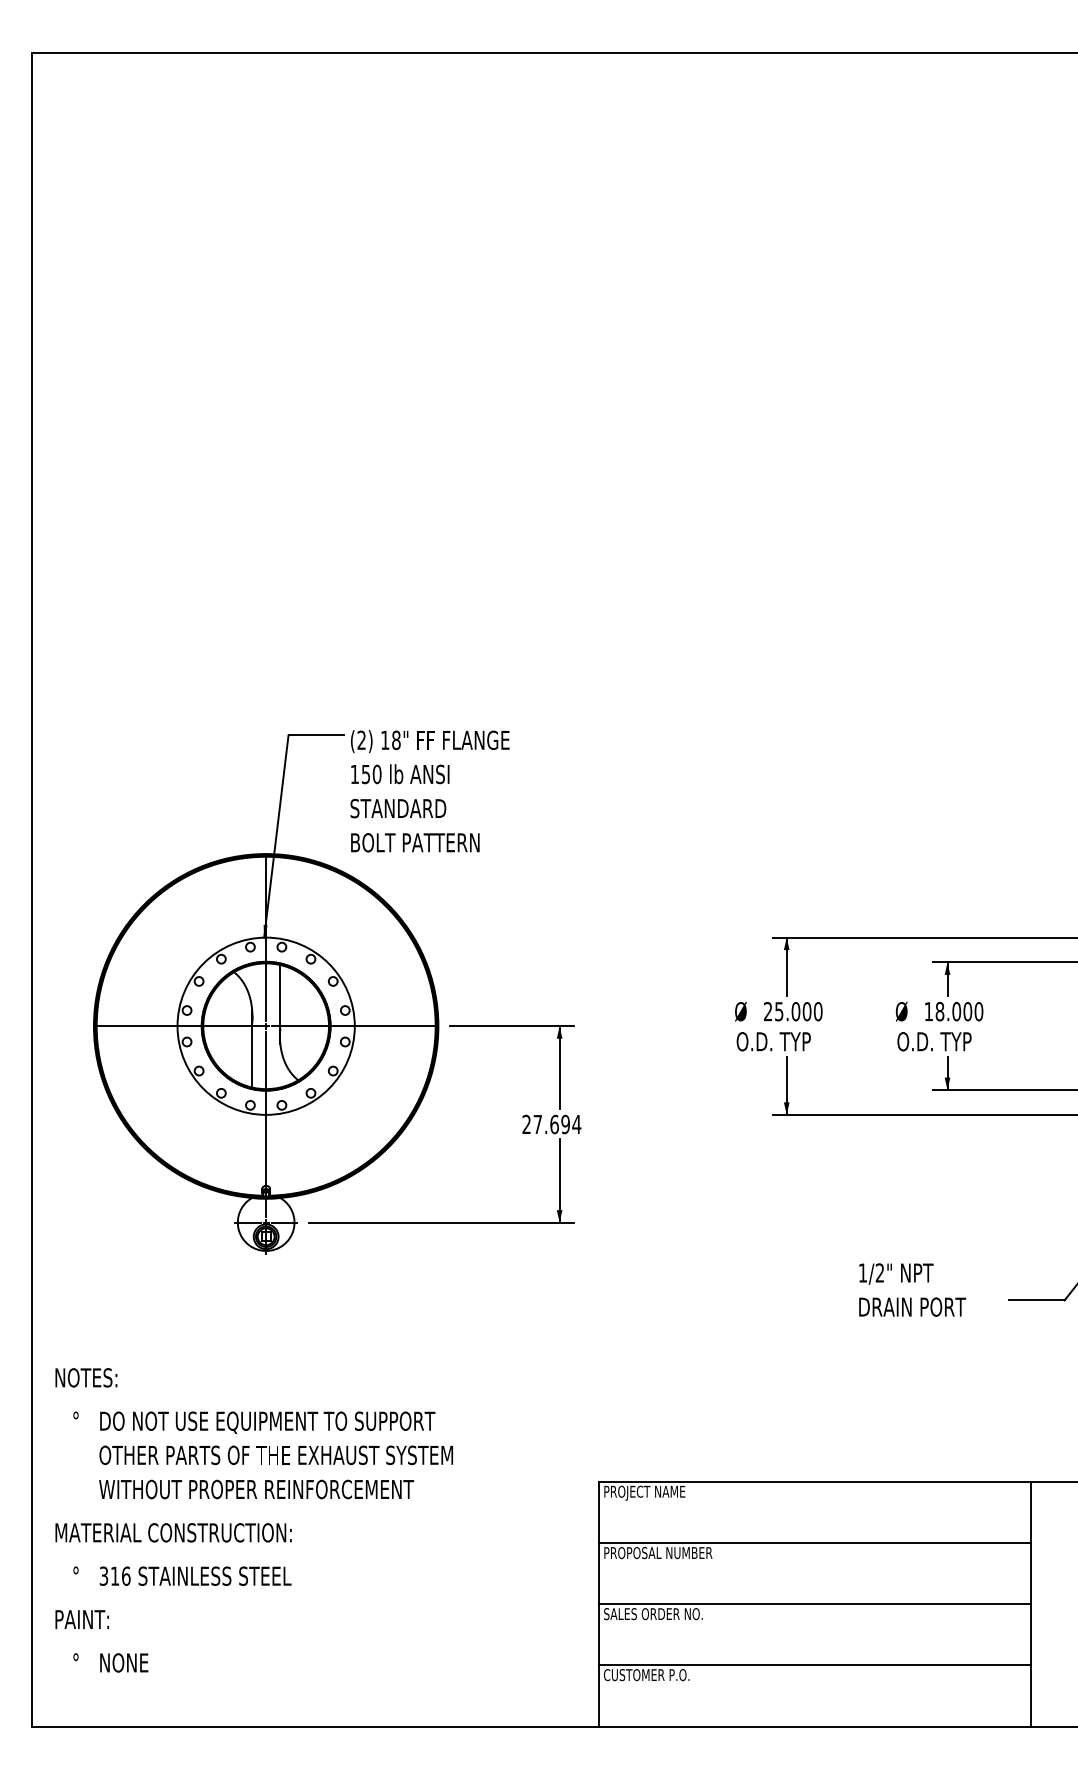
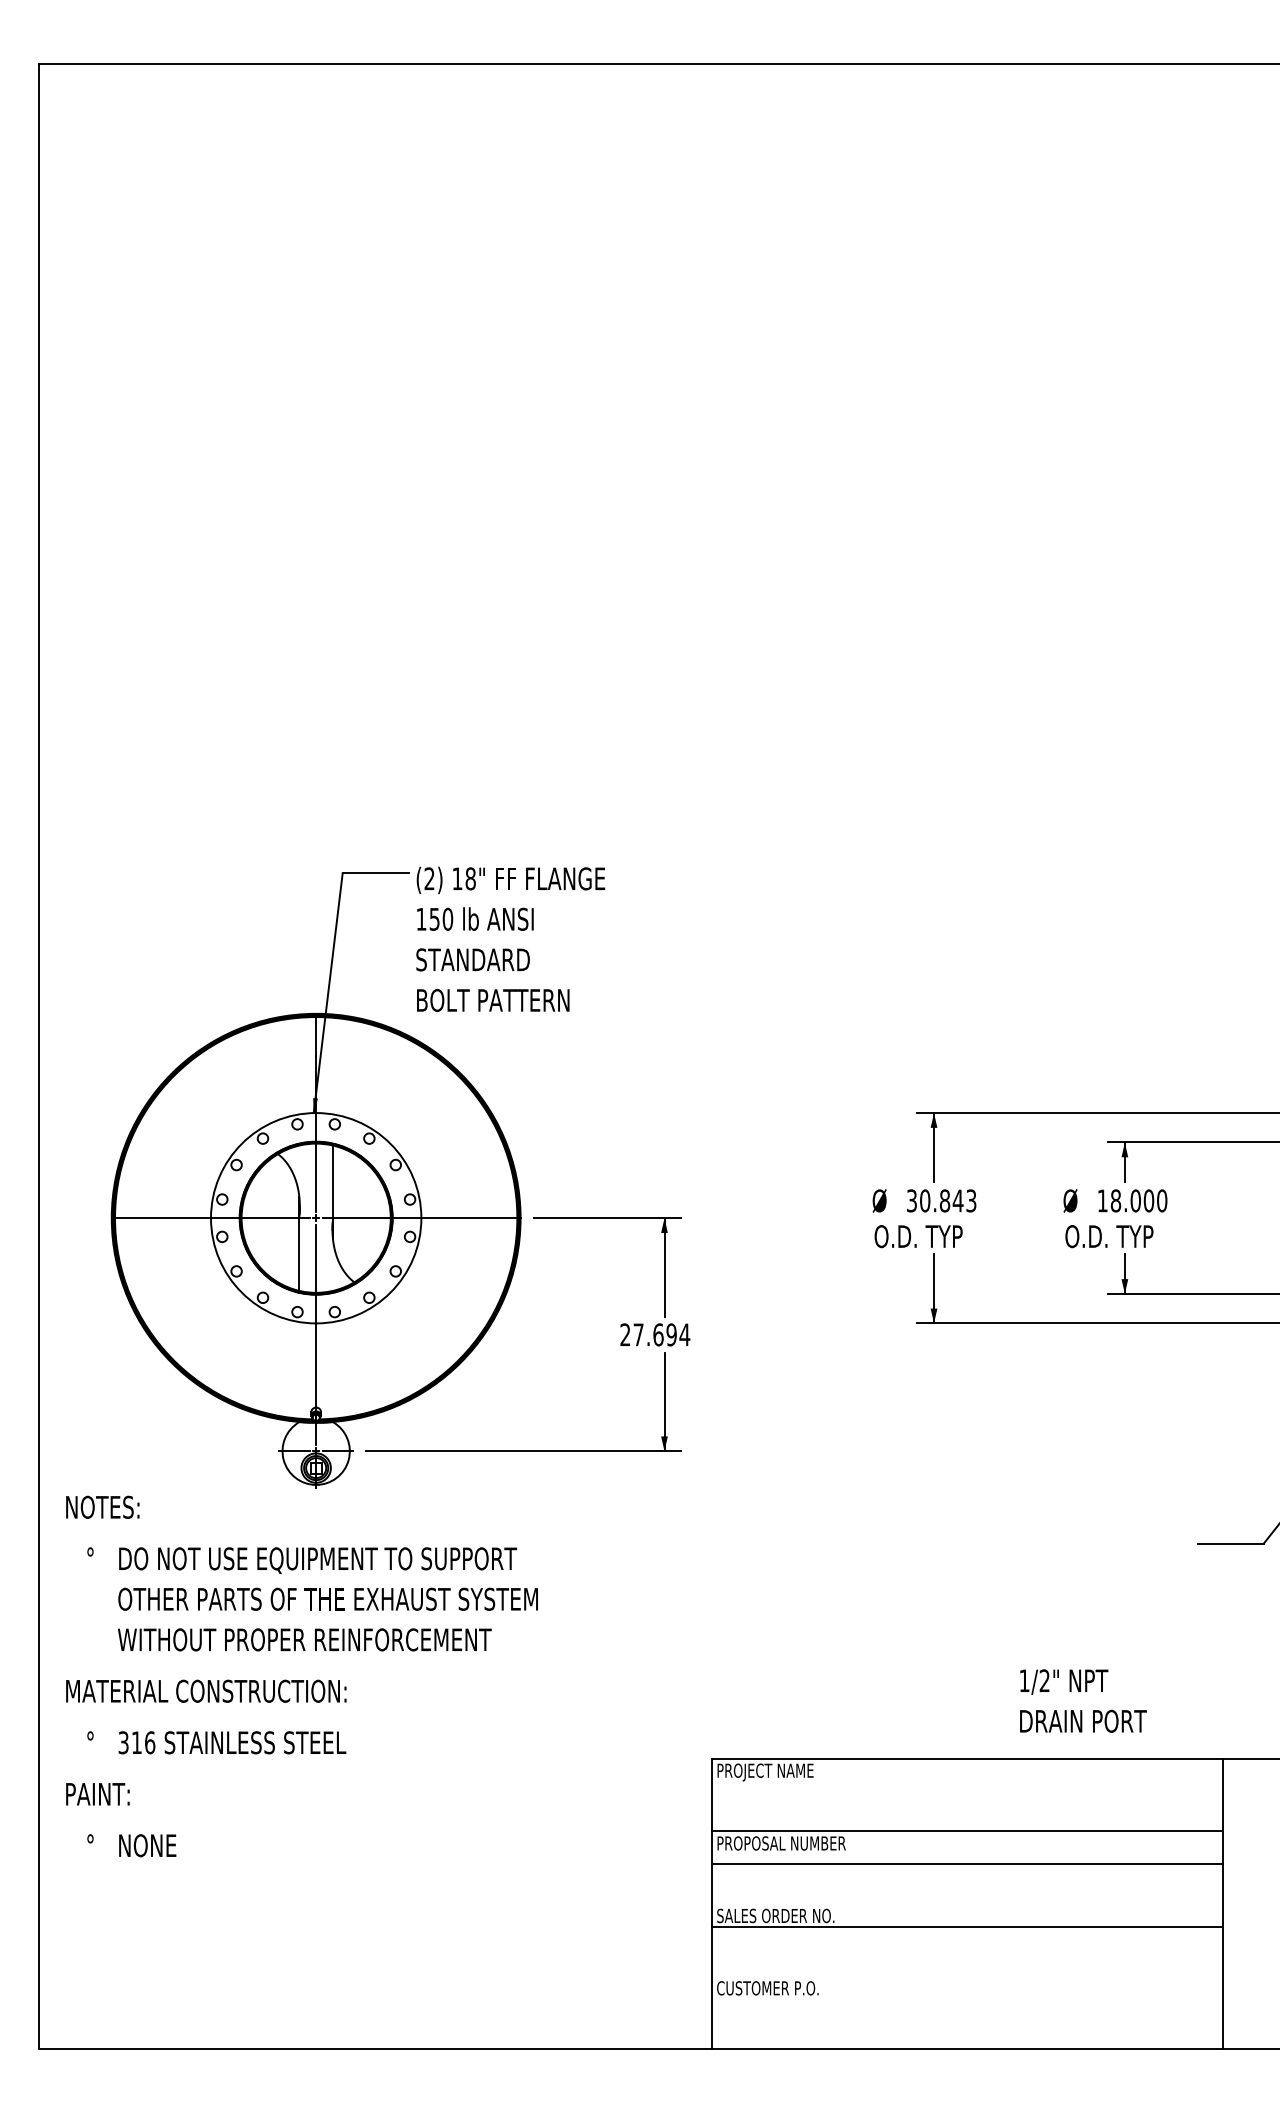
text: (793, 1011) -> (942, 1200), 25.000 -> 30.843
text: (912, 1289) -> (1083, 1700), moved
text: (253, 1520) -> (301, 1676), moved
line: (814, 1604) -> (966, 1864), moved
line: (814, 1665) -> (966, 1927), moved

